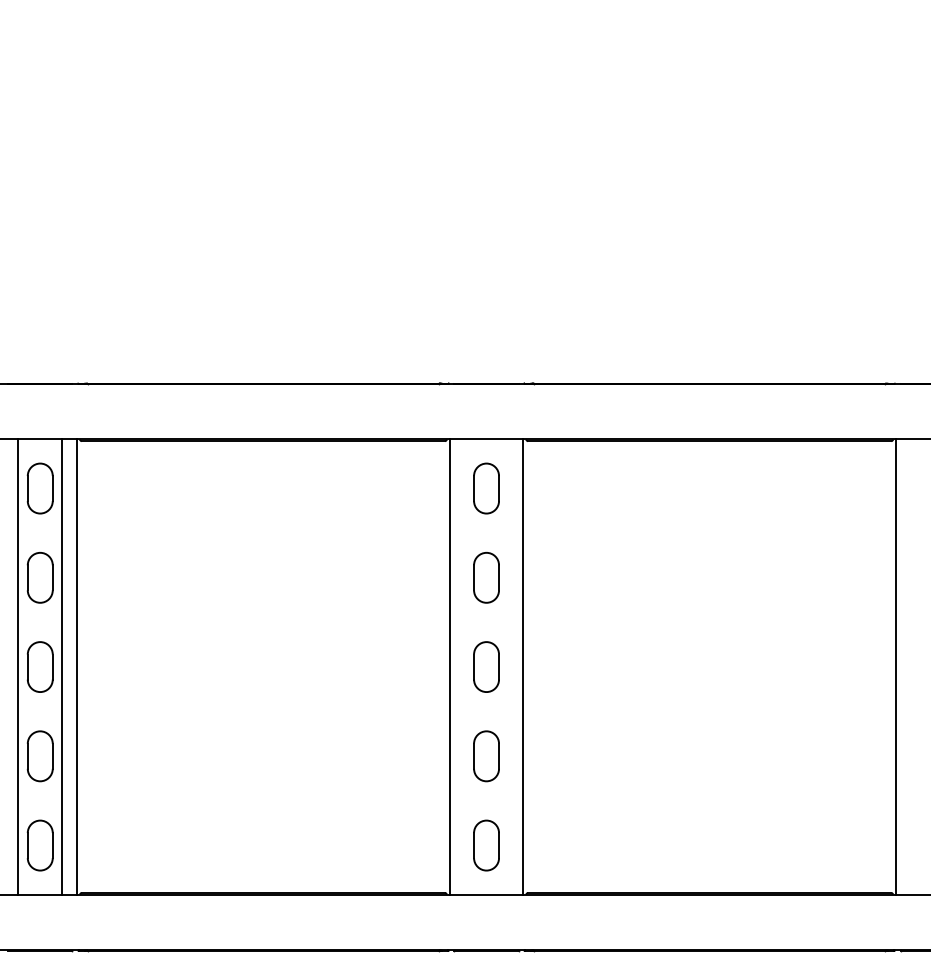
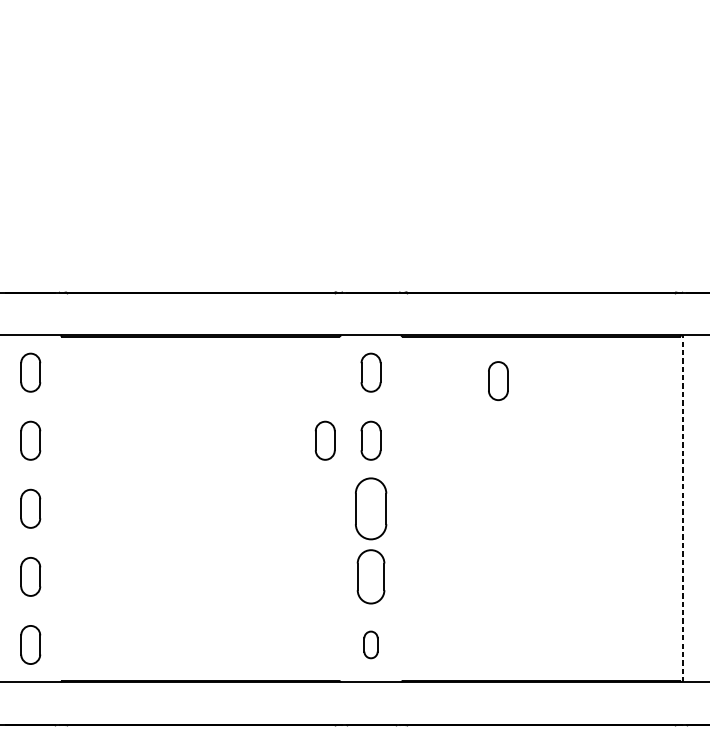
part: (653, 499) -> (498, 381), added
part: (426, 577) -> (325, 440), added
line: (18, 666) -> (14, 508), removed
line: (62, 666) -> (47, 508), removed
line: (76, 666) -> (58, 508), removed
line: (449, 666) -> (342, 508), removed
part: (486, 666) -> (371, 508), size x1.6
line: (523, 666) -> (399, 508), removed
line: (896, 667) -> (683, 509), solid -> dashed
part: (486, 756) -> (371, 577), size x1.4
part: (486, 845) -> (371, 644), size x0.7

